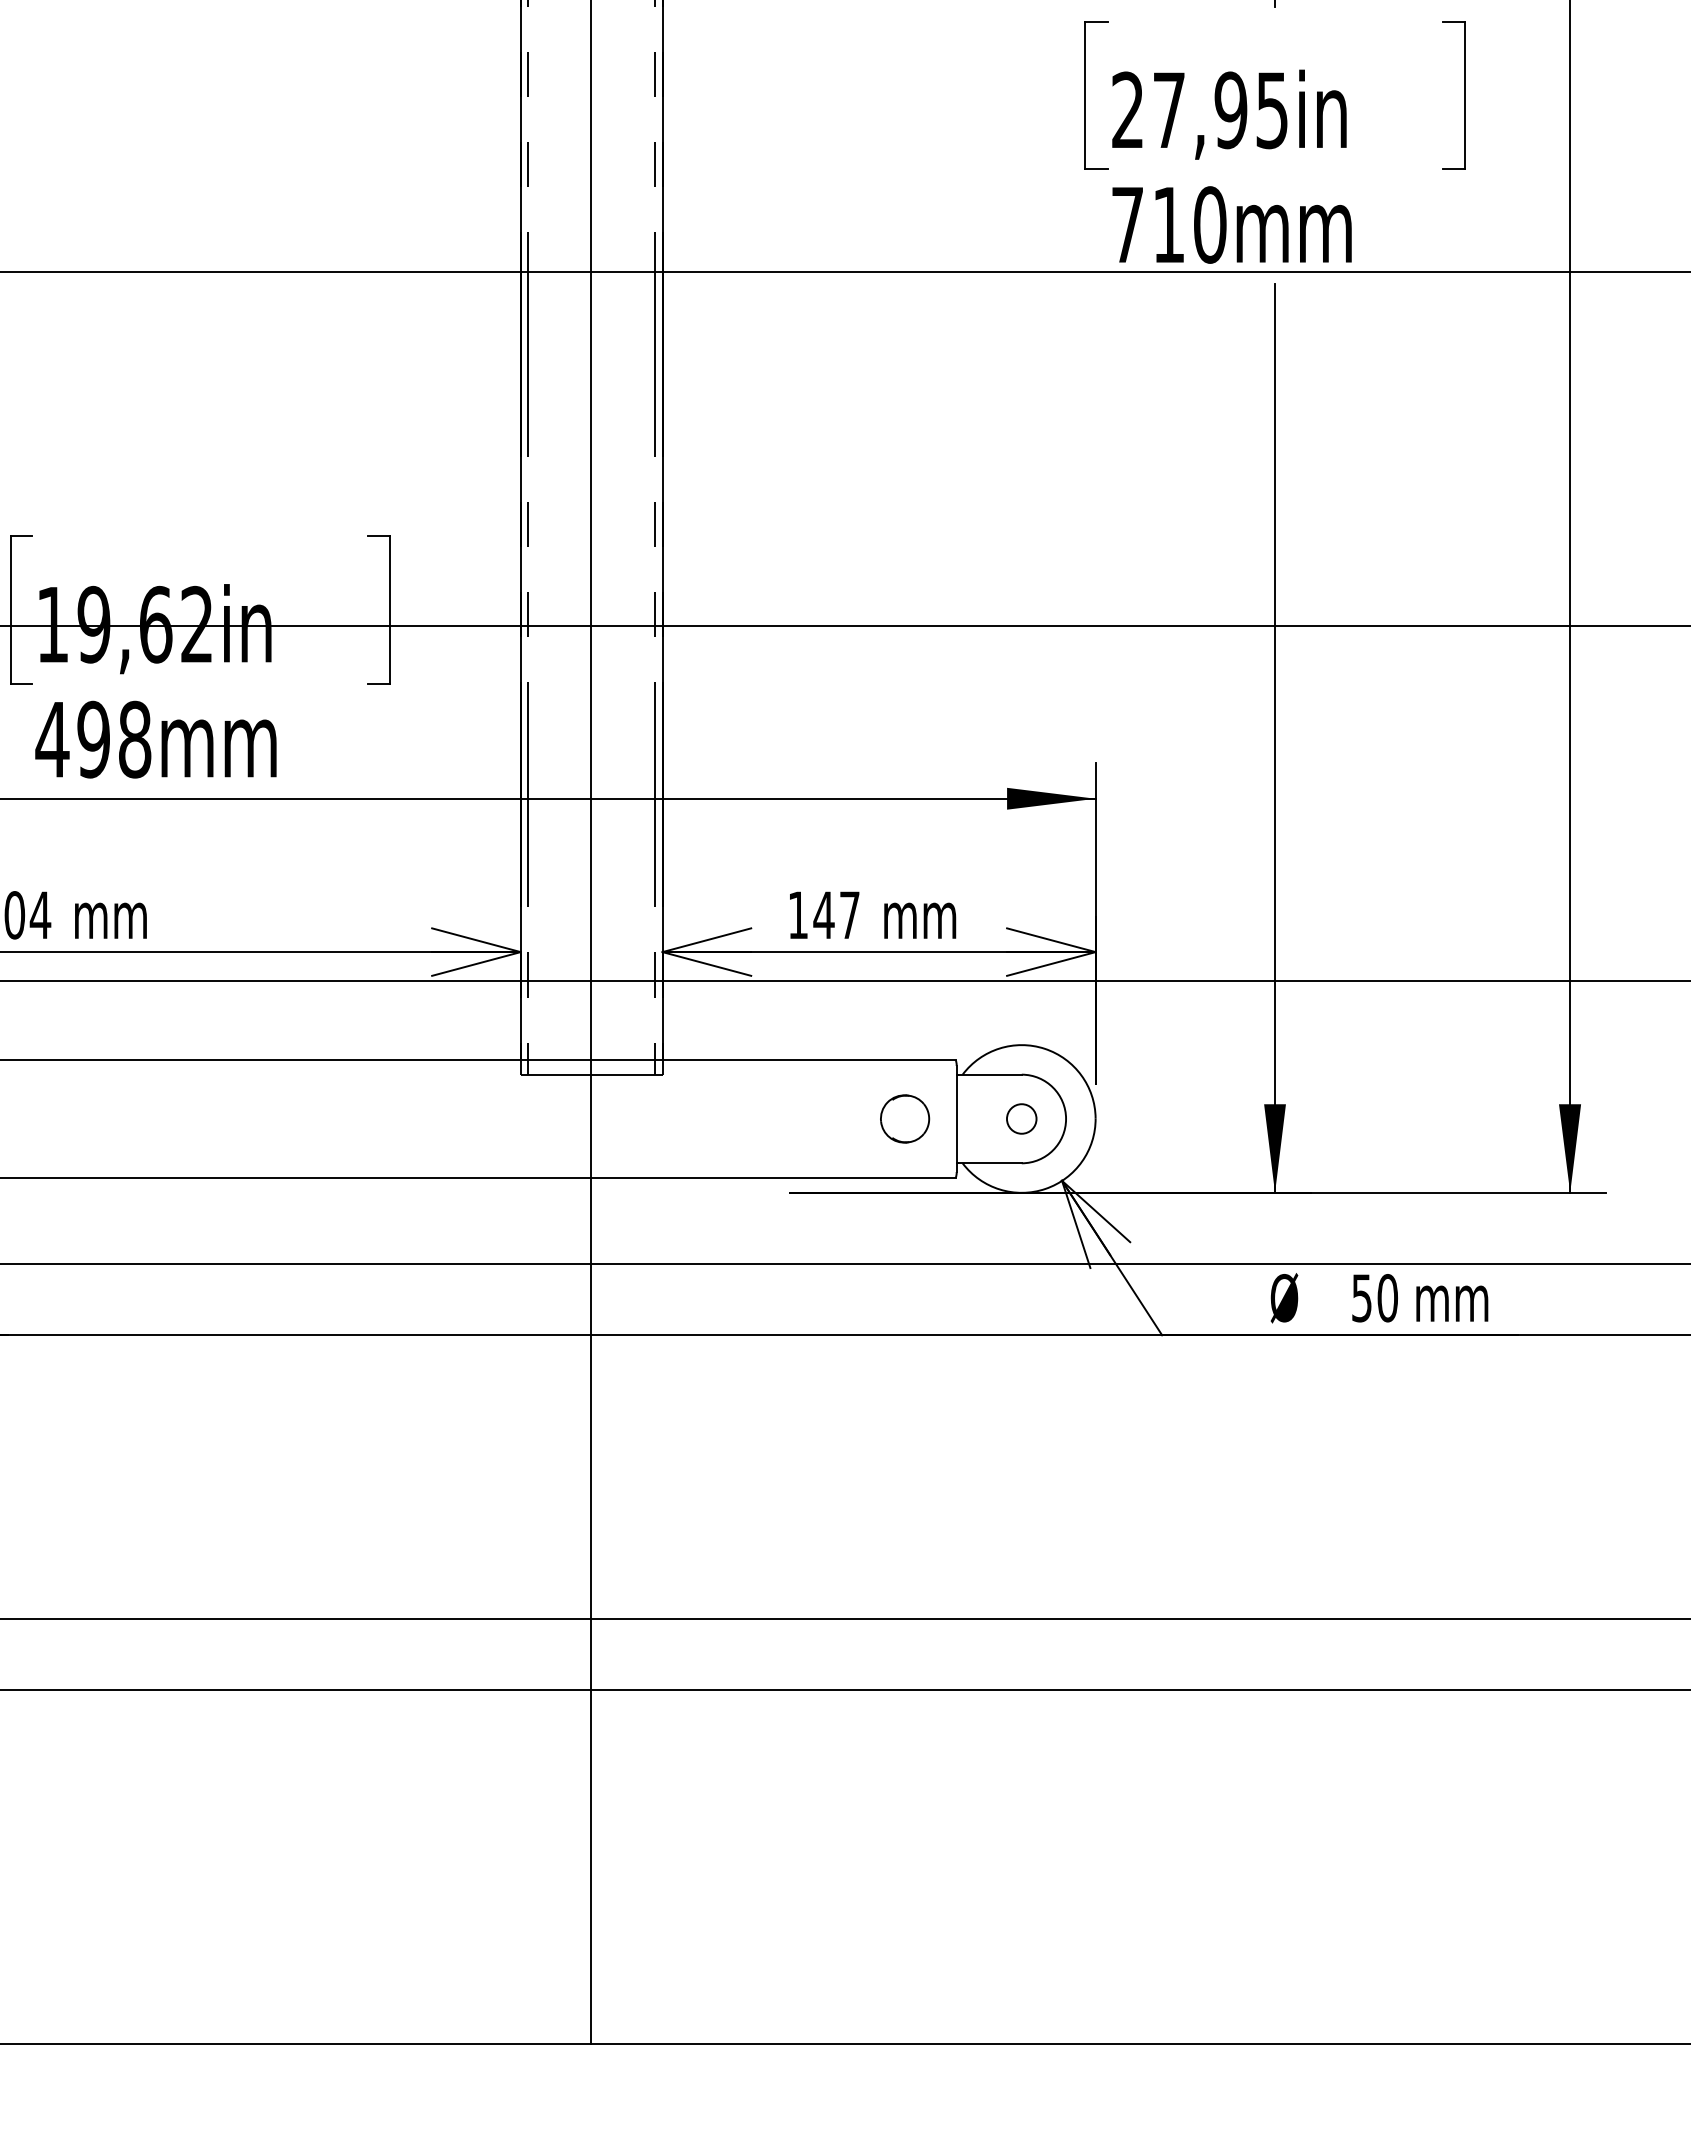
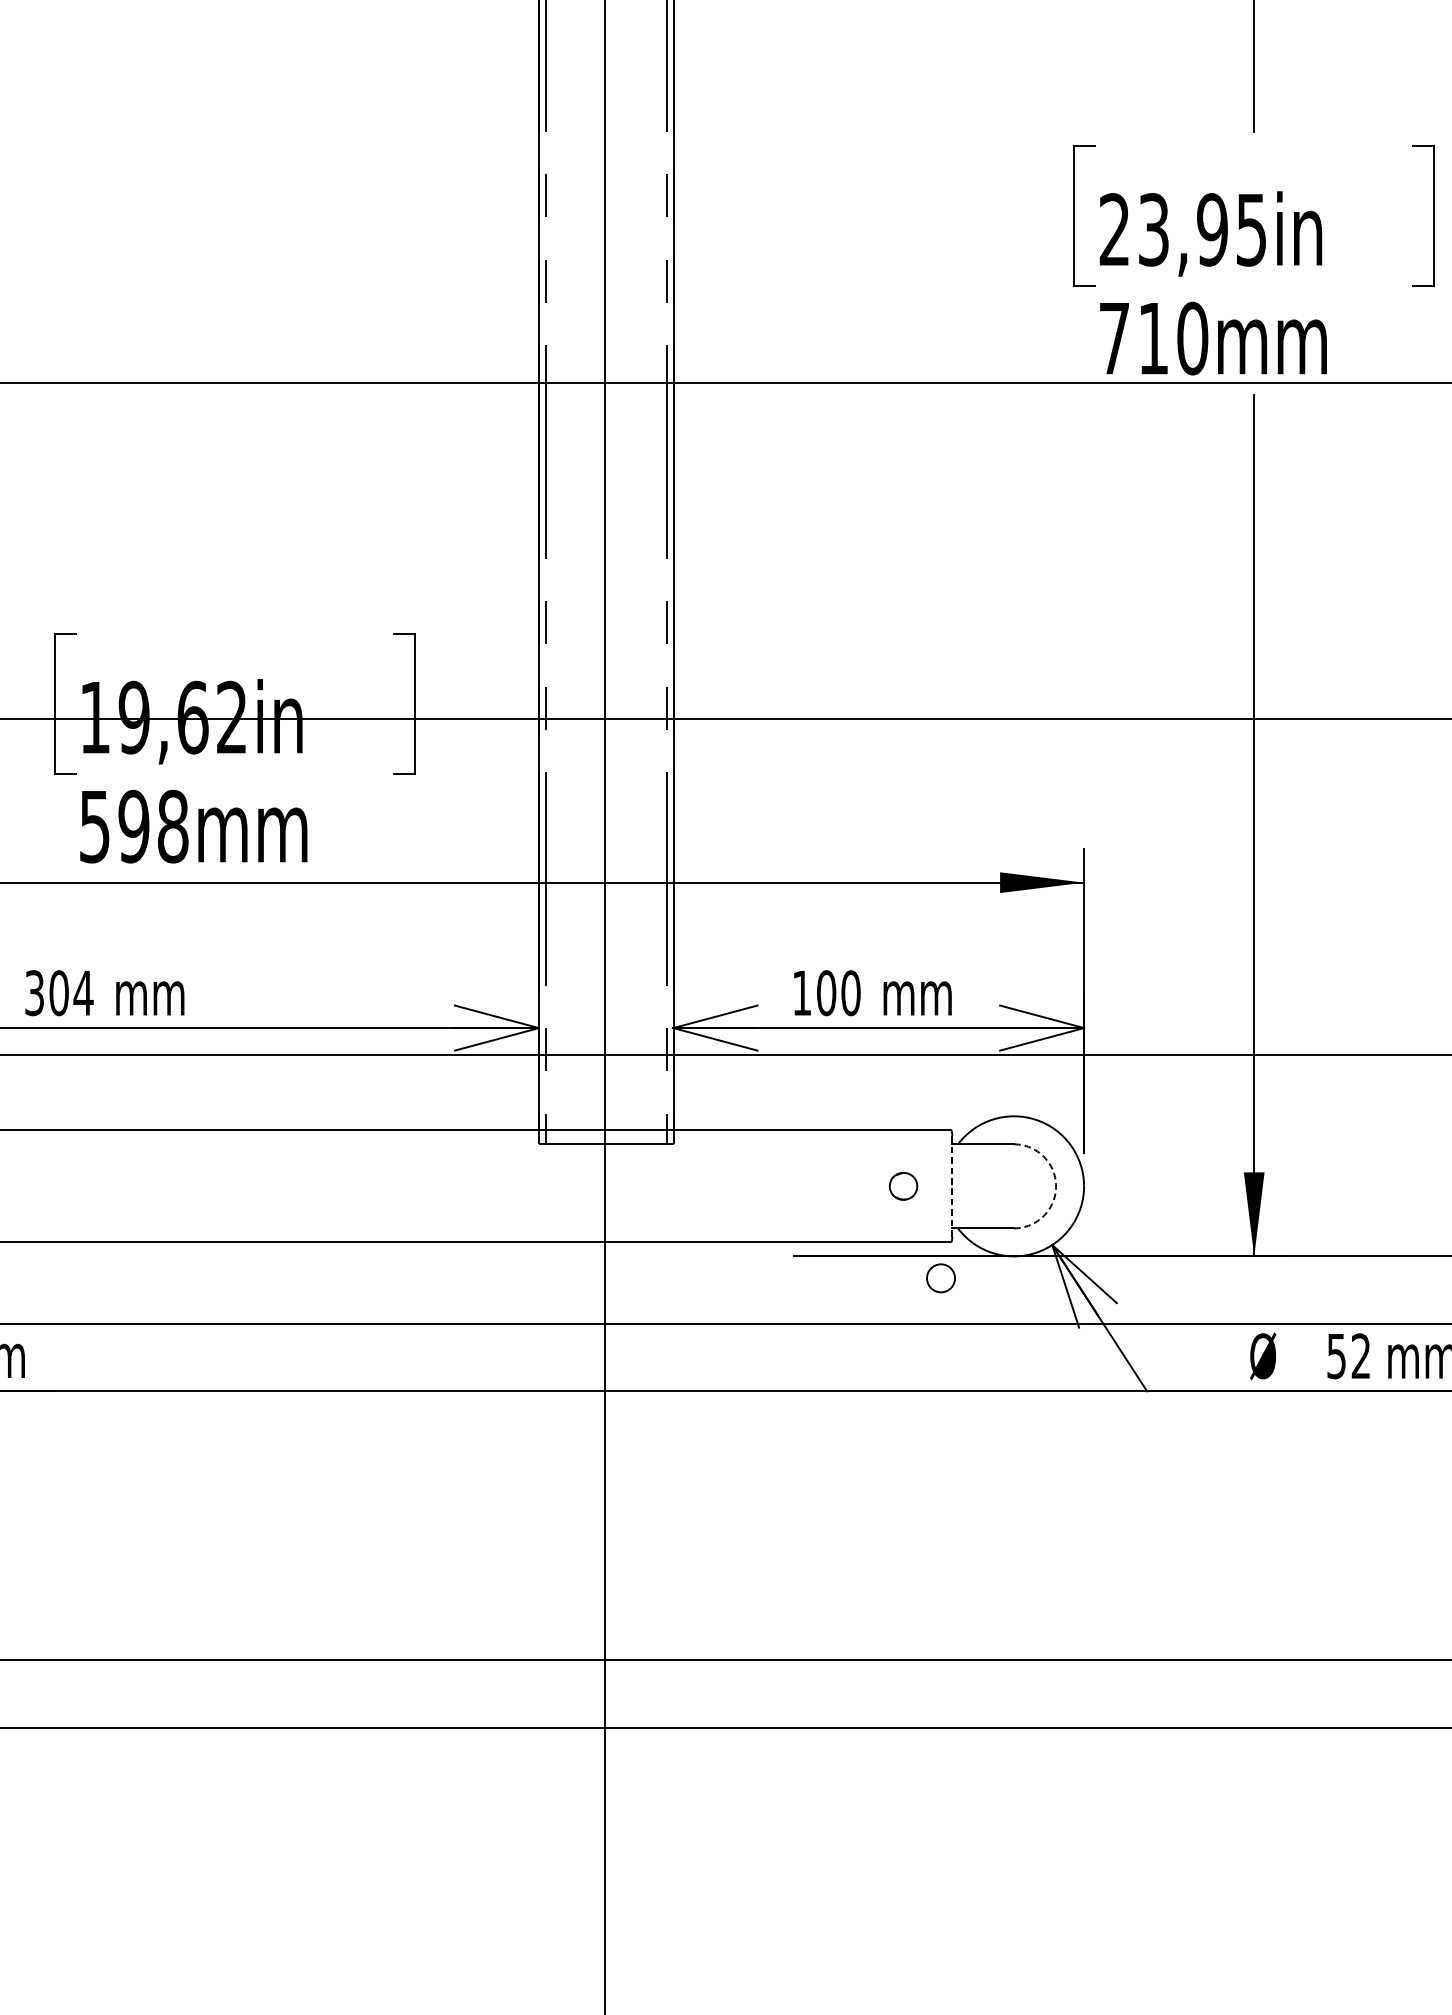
text: (1168, 110) -> (1153, 229), 27,95in -> 23,95in
text: (52, 740) -> (94, 827), 498mm -> 598mm
text: (836, 915) -> (838, 993), 147 -> 100
part: (905, 1118) -> (903, 1185), size x0.6
line: (956, 1118) -> (952, 1185), solid -> dashed
circle: (1021, 1118) -> (940, 1277), moved
arc: (1066, 1118) -> (1056, 1185), solid -> dashed
text: (1387, 1298) -> (1360, 1356), 50 -> 52

